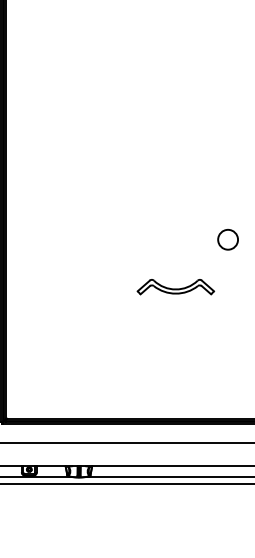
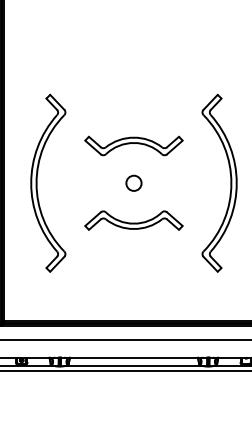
part: (175, 189) -> (133, 145), added
part: (49, 237) -> (37, 182), added
circle: (227, 238) -> (133, 182), moved
part: (175, 286) -> (133, 220), size x1.67

